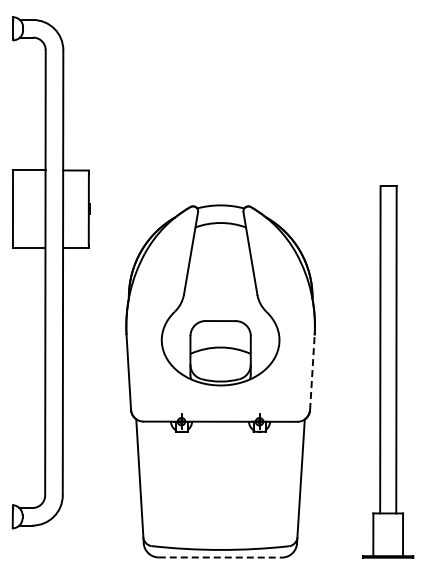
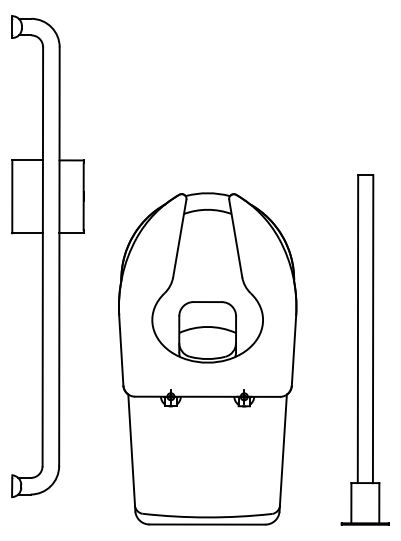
line: (312, 372) -> (294, 350), dashed -> solid
line: (220, 557) -> (207, 524), dashed -> solid

